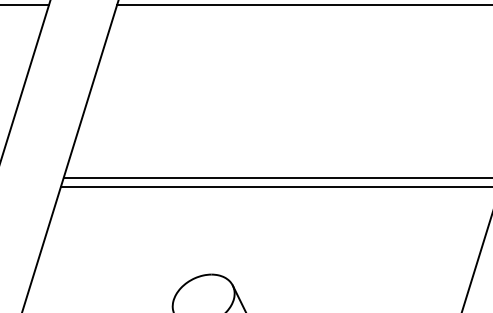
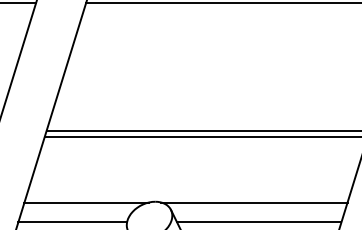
line: (117, 275) -> (86, 202), added
line: (345, 275) -> (253, 202), added
line: (98, 302) -> (72, 222), added
line: (353, 302) -> (259, 222), added

